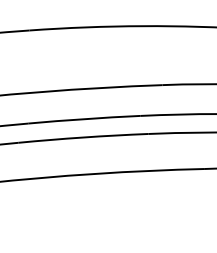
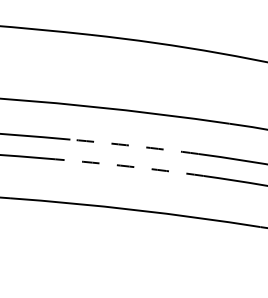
arc: (84, 119) -> (134, 146), solid -> dashed
arc: (83, 137) -> (129, 166), solid -> dashed

